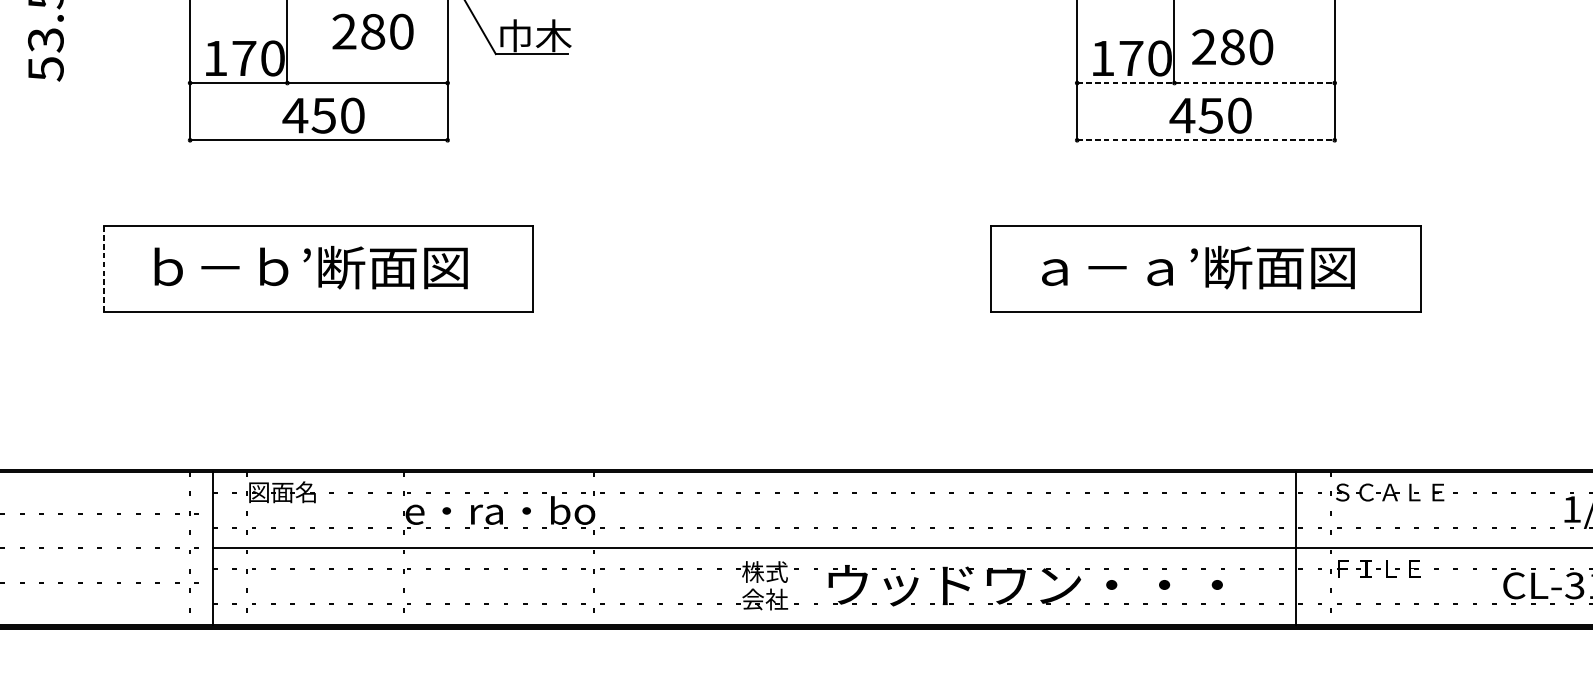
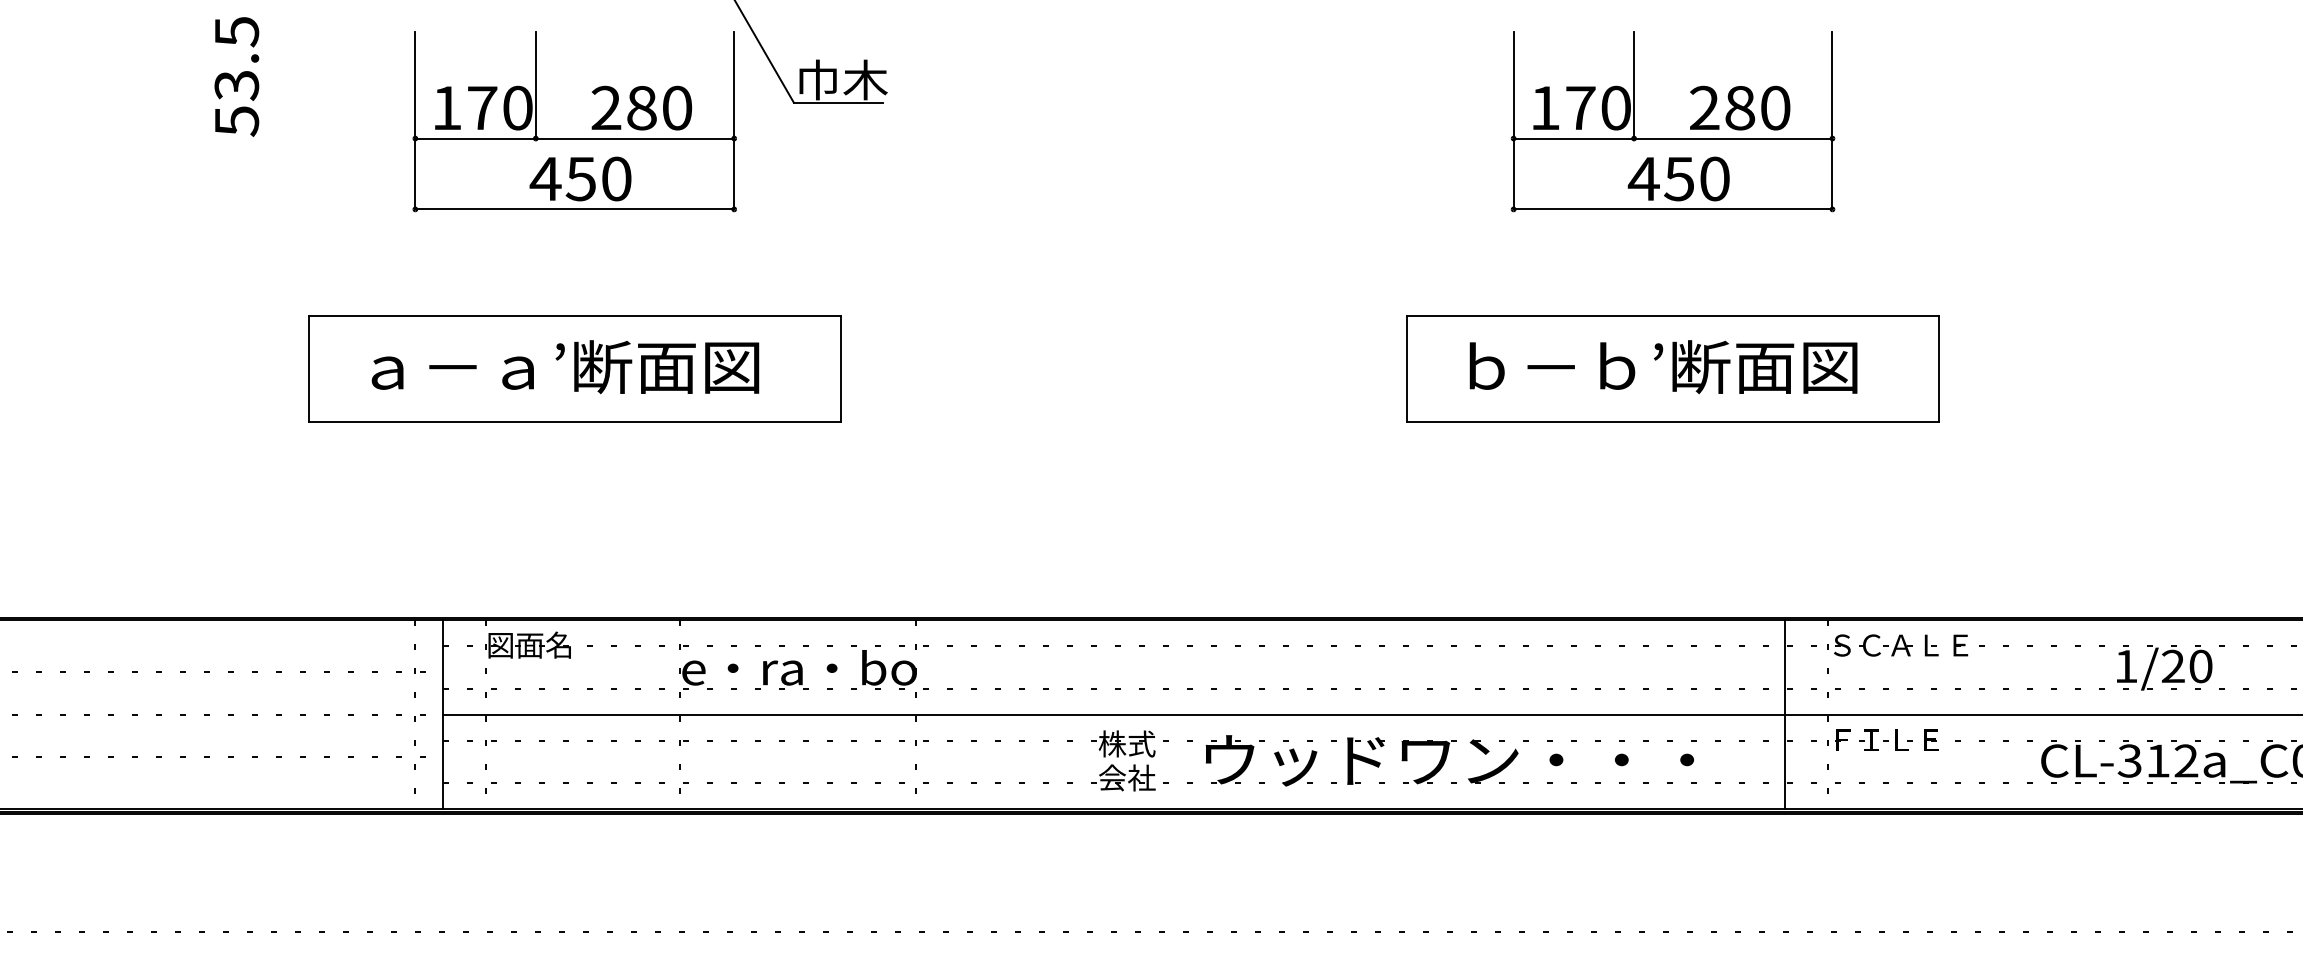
text: (372, 31) -> (641, 107), moved
text: (1232, 46) -> (1740, 107), moved
line: (1206, 83) -> (1673, 138), dashed -> solid
line: (1206, 140) -> (1673, 209), dashed -> solid
text: (220, 266) -> (453, 365), ｂ－ｂ’断面図 -> ａ－ａ’断面図
text: (1108, 266) -> (1552, 365), ａ－ａ’断面図 -> ｂ－ｂ’断面図
line: (104, 269) -> (309, 369), dashed -> solid

